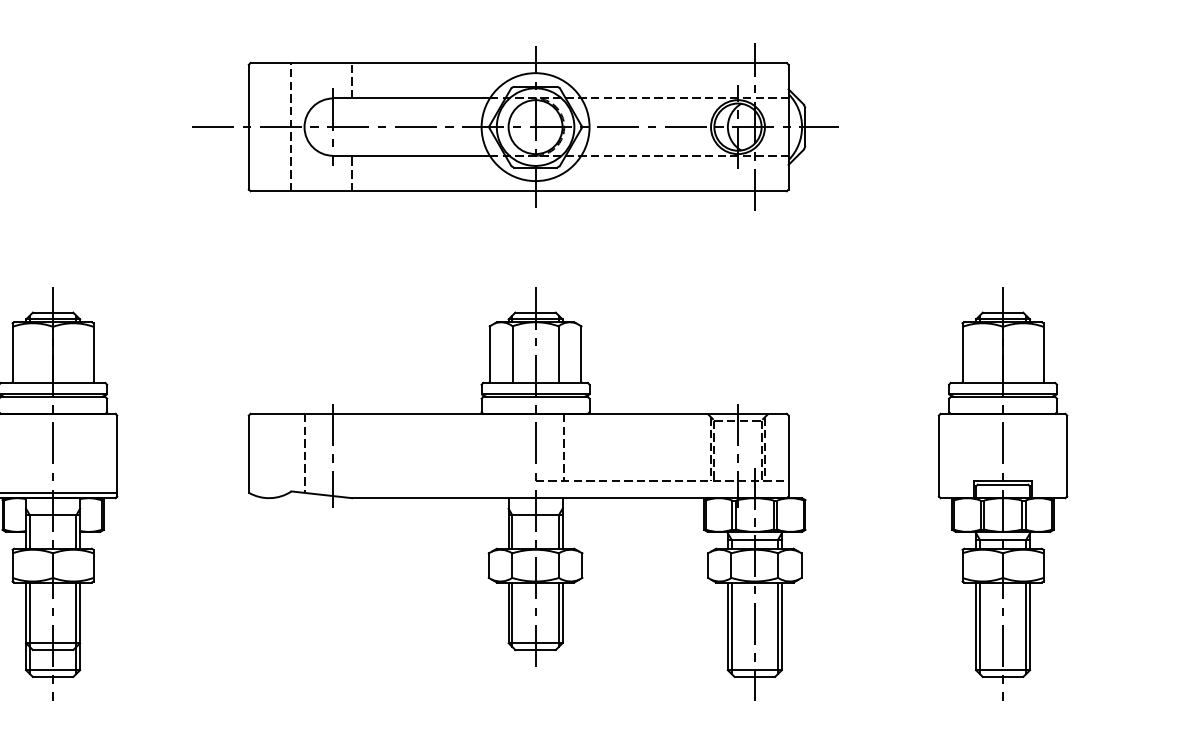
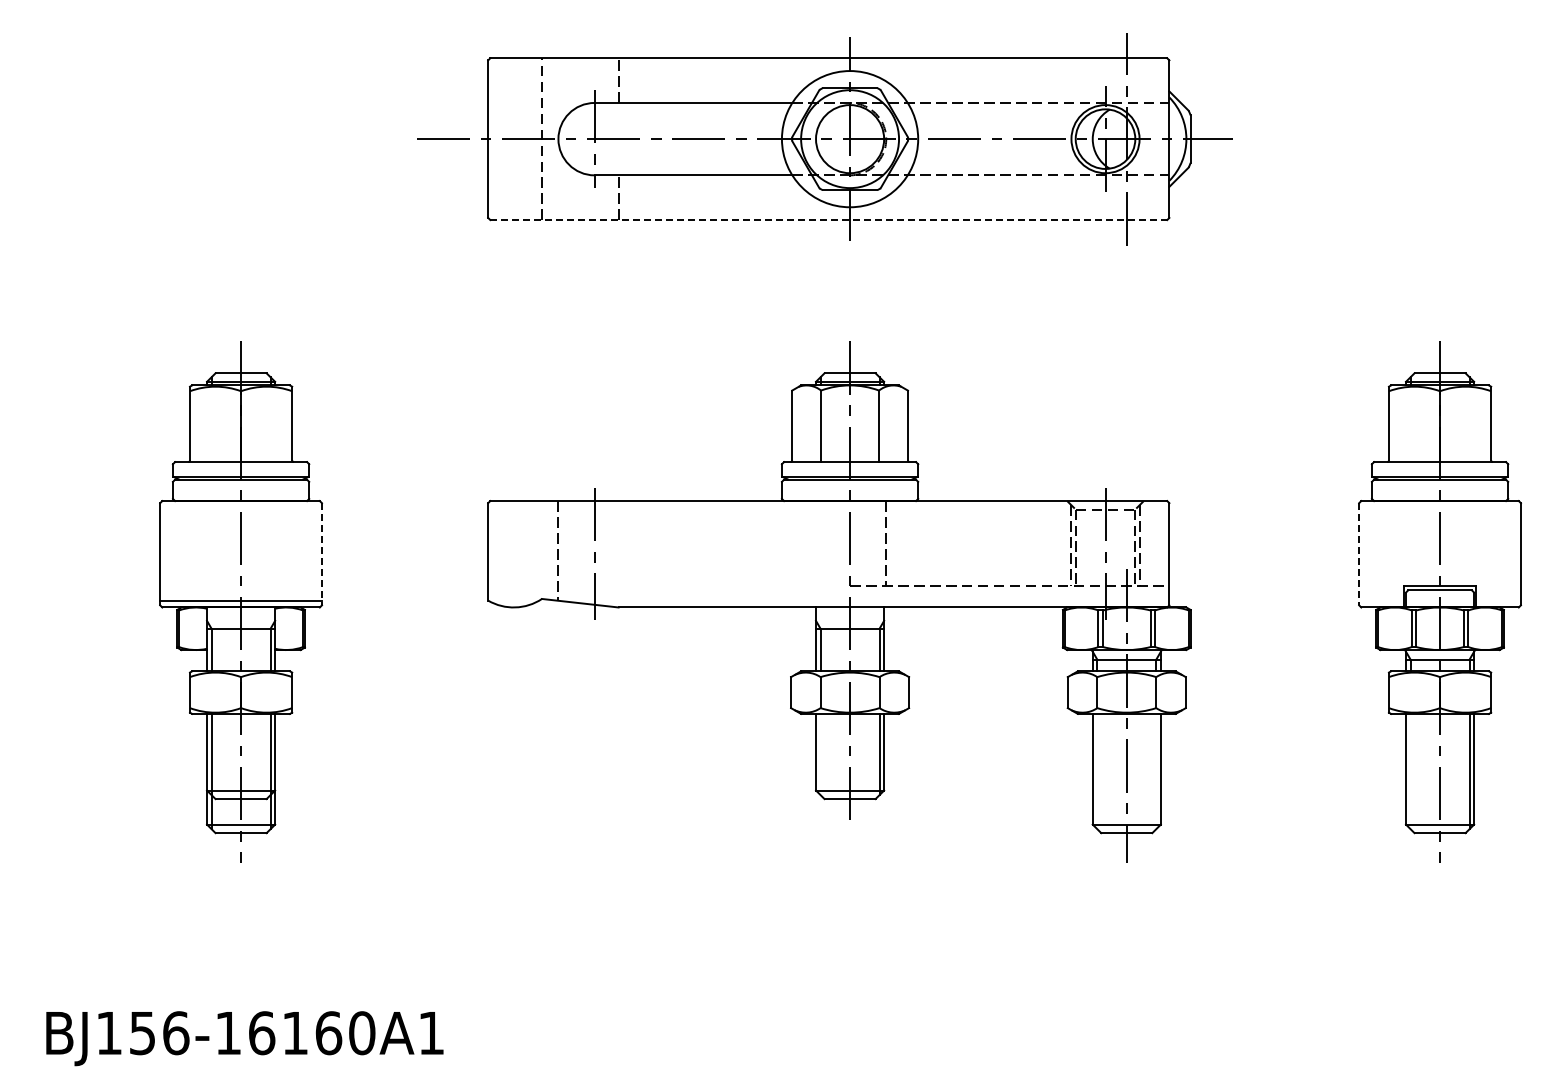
line: (519, 191) -> (829, 220), solid -> dashed
line: (116, 456) -> (321, 554), solid -> dashed
line: (939, 456) -> (1359, 554), solid -> dashed
line: (512, 614) -> (820, 754), removed
line: (731, 628) -> (1097, 771), removed
line: (778, 628) -> (1156, 771), removed
line: (979, 628) -> (1410, 771), removed

